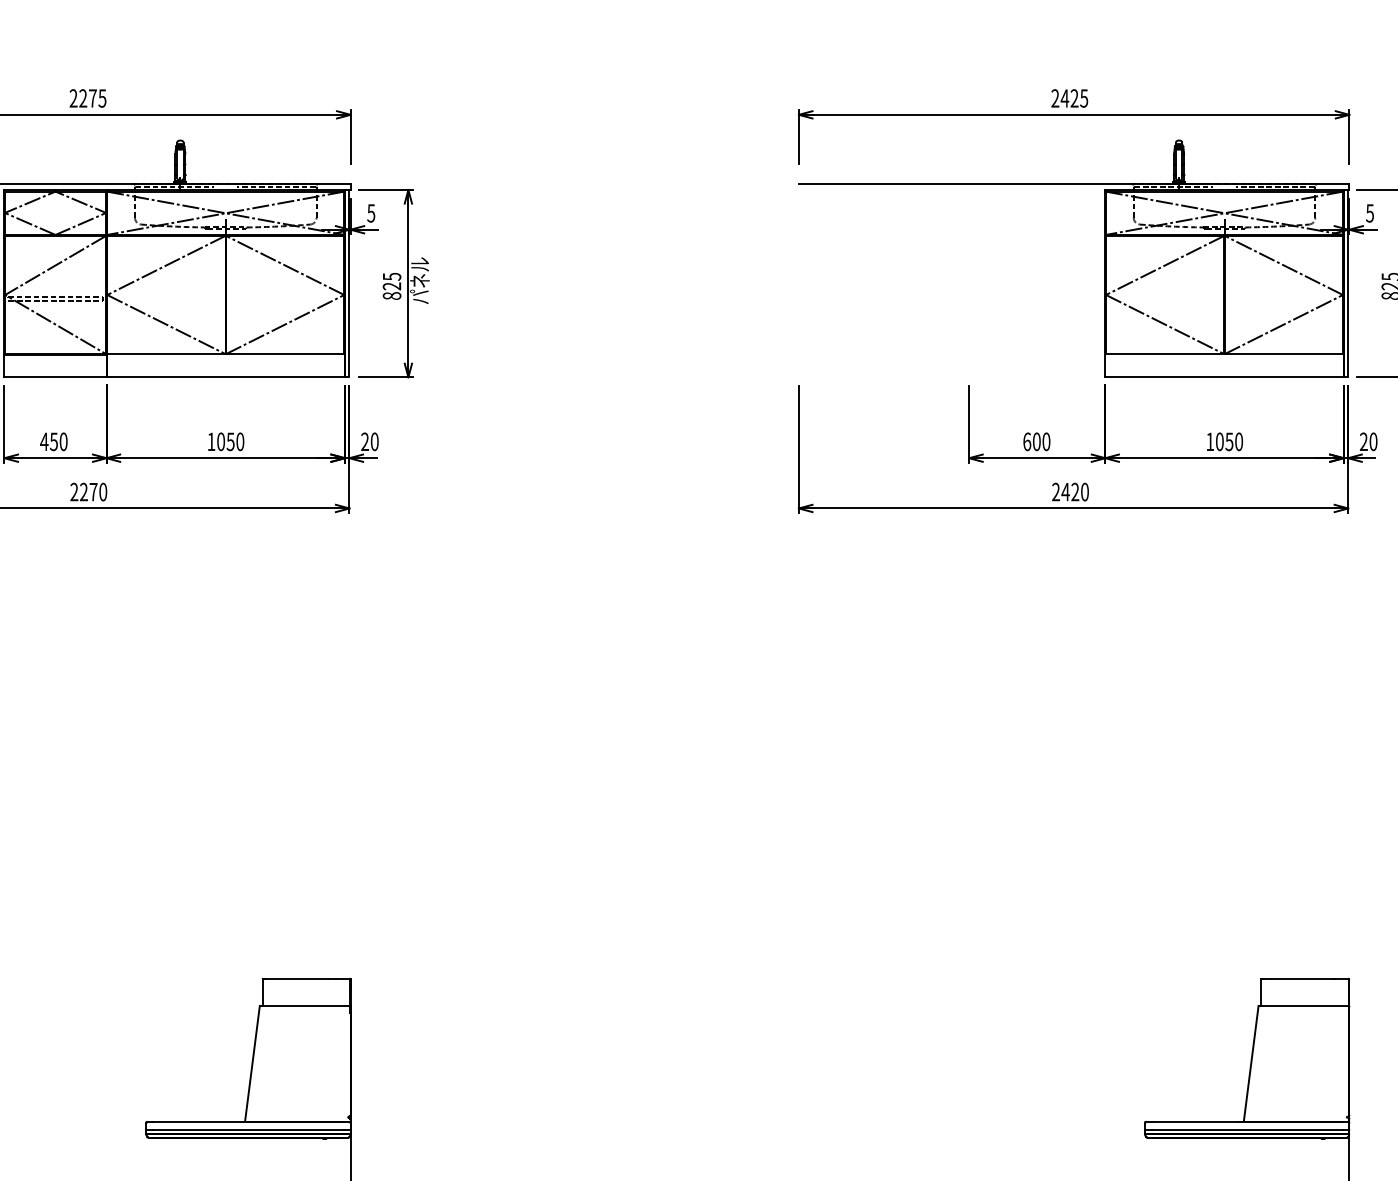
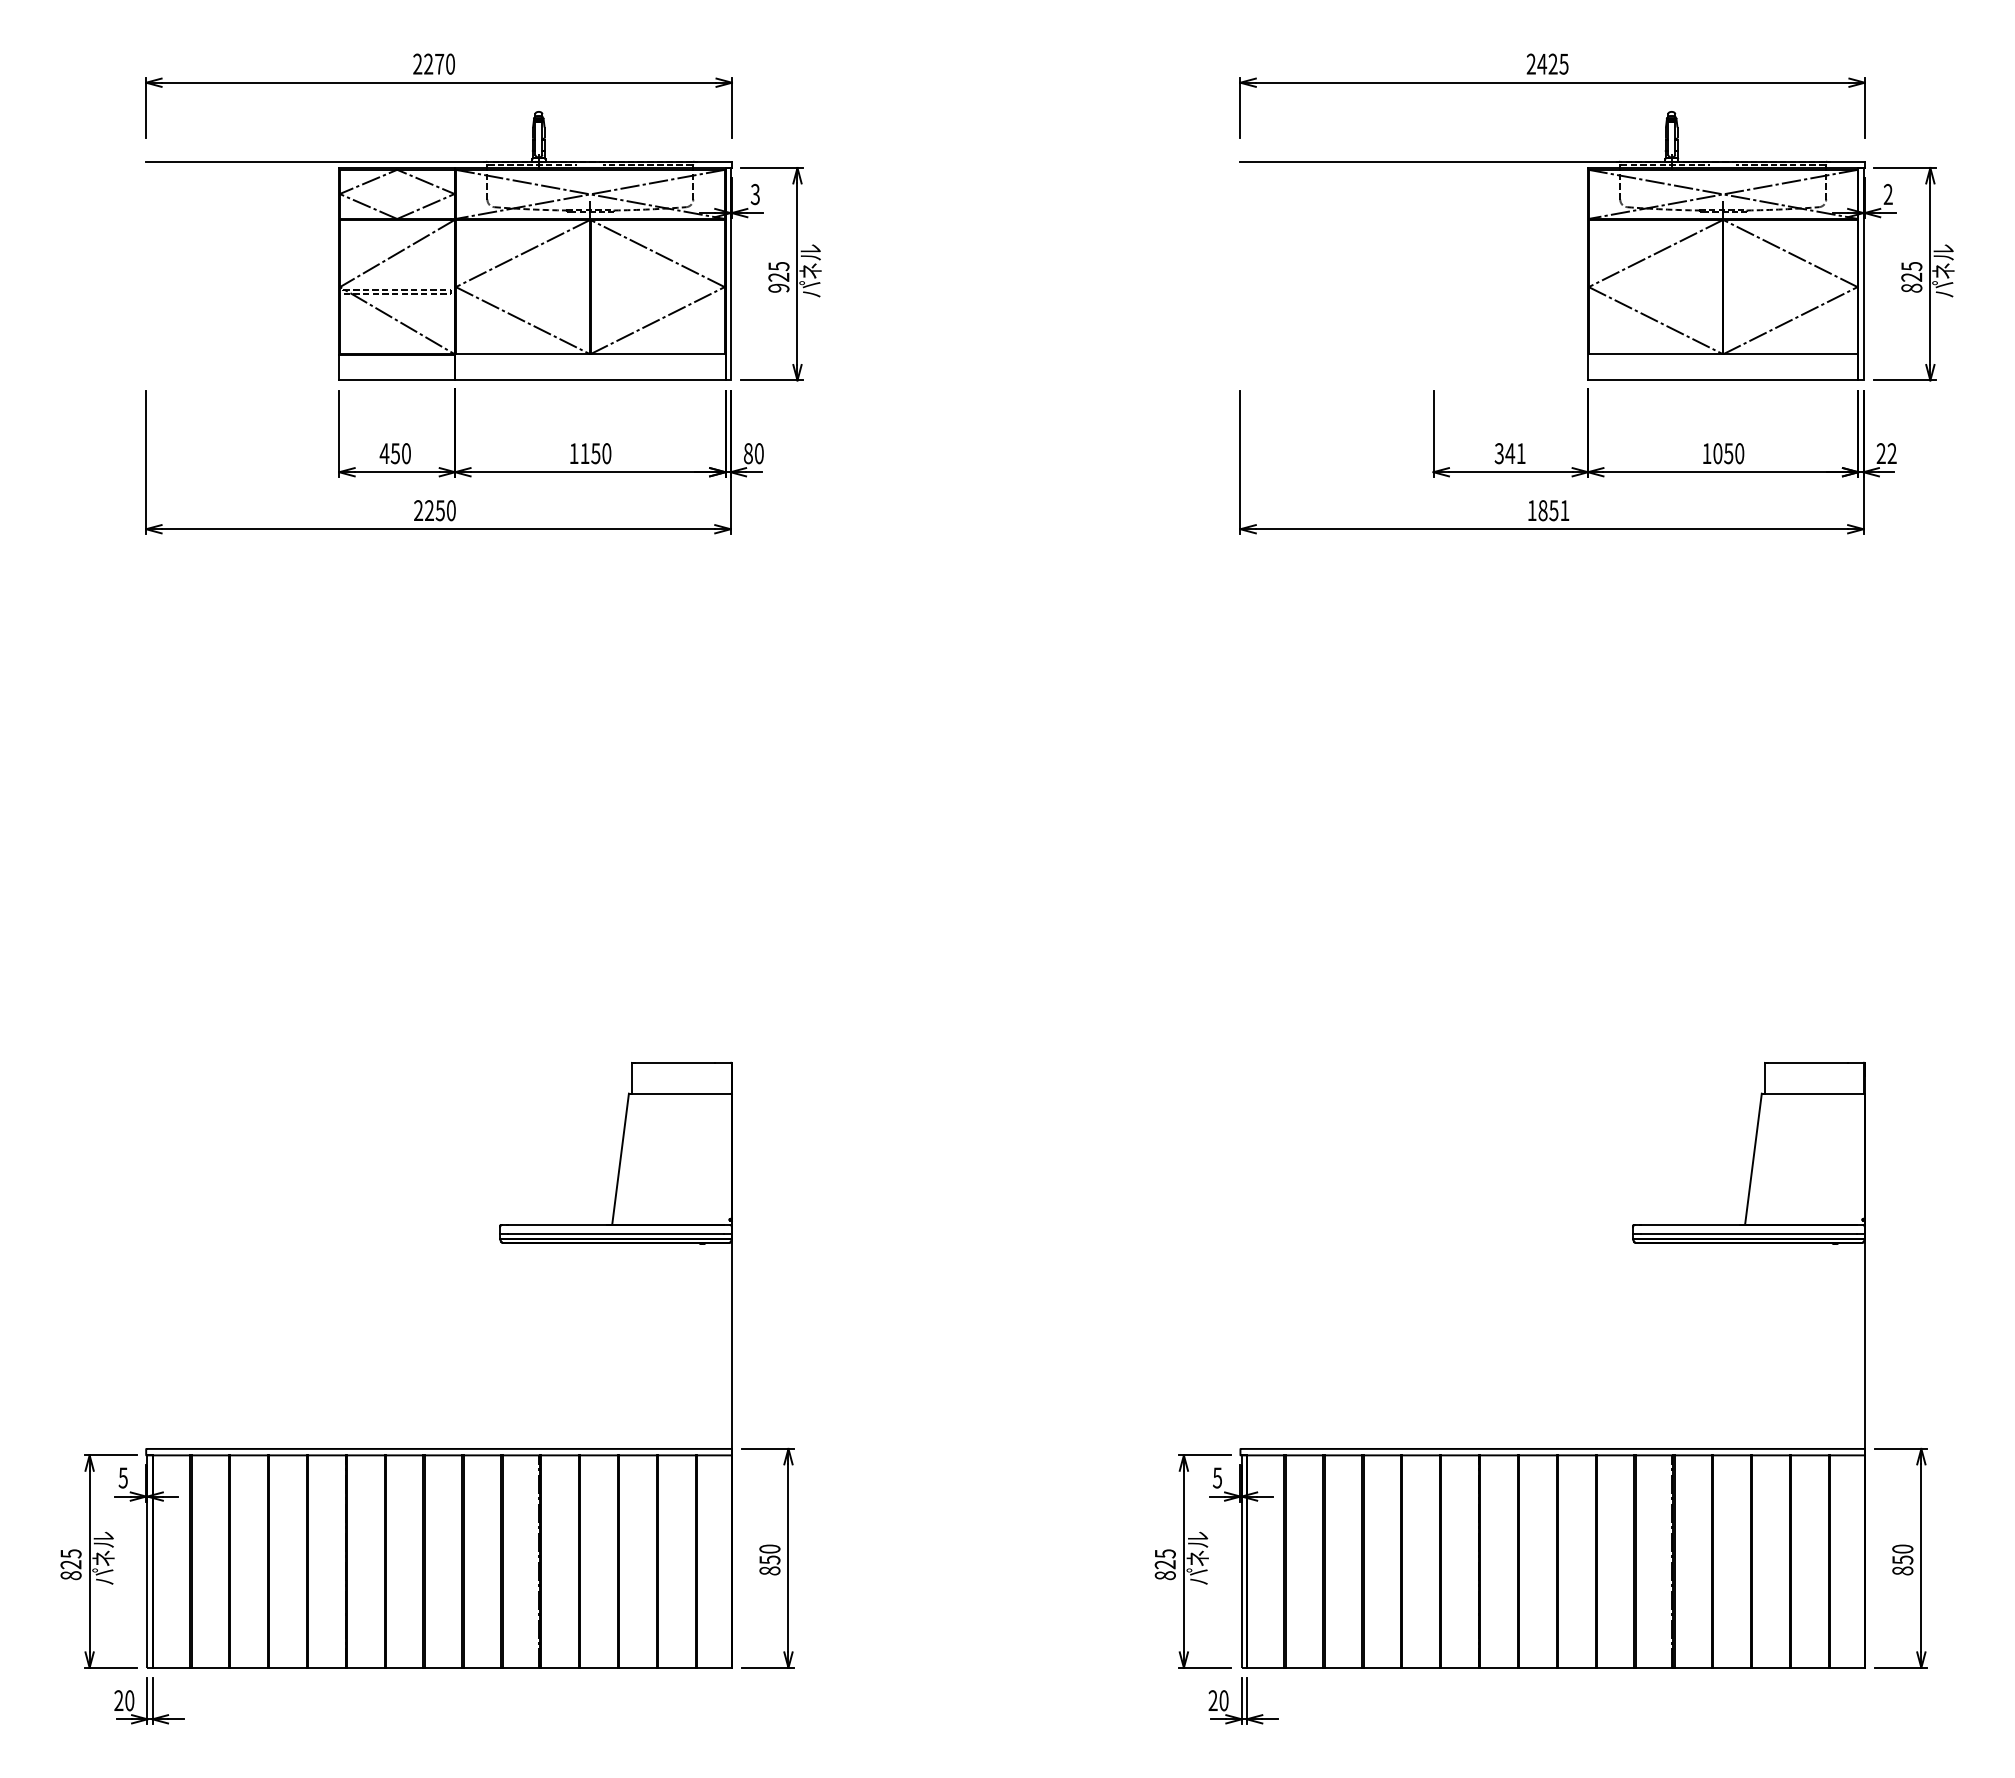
text: (101, 97) -> (449, 63), 2275 -> 2270
text: (371, 212) -> (755, 193), 5 -> 3
text: (1369, 213) -> (1887, 194), 5 -> 2
text: (391, 295) -> (778, 287), 825 -> 925
text: (220, 441) -> (584, 453), 1050 -> 1150
text: (364, 441) -> (747, 453), 20 -> 80
text: (1036, 441) -> (1509, 453), 600 -> 341
text: (1372, 441) -> (1891, 453), 20 -> 22
text: (92, 491) -> (439, 510), 2270 -> 2250
text: (1070, 491) -> (1548, 510), 2420 -> 1851

